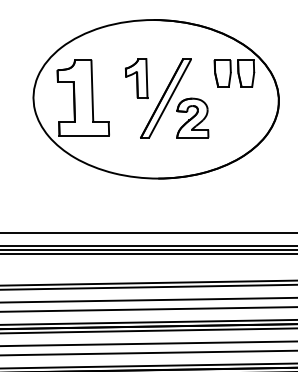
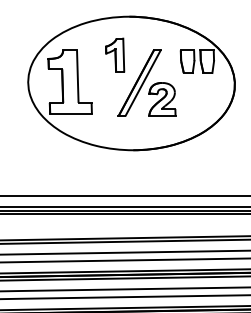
part: (137, 77) -> (115, 54), moved

